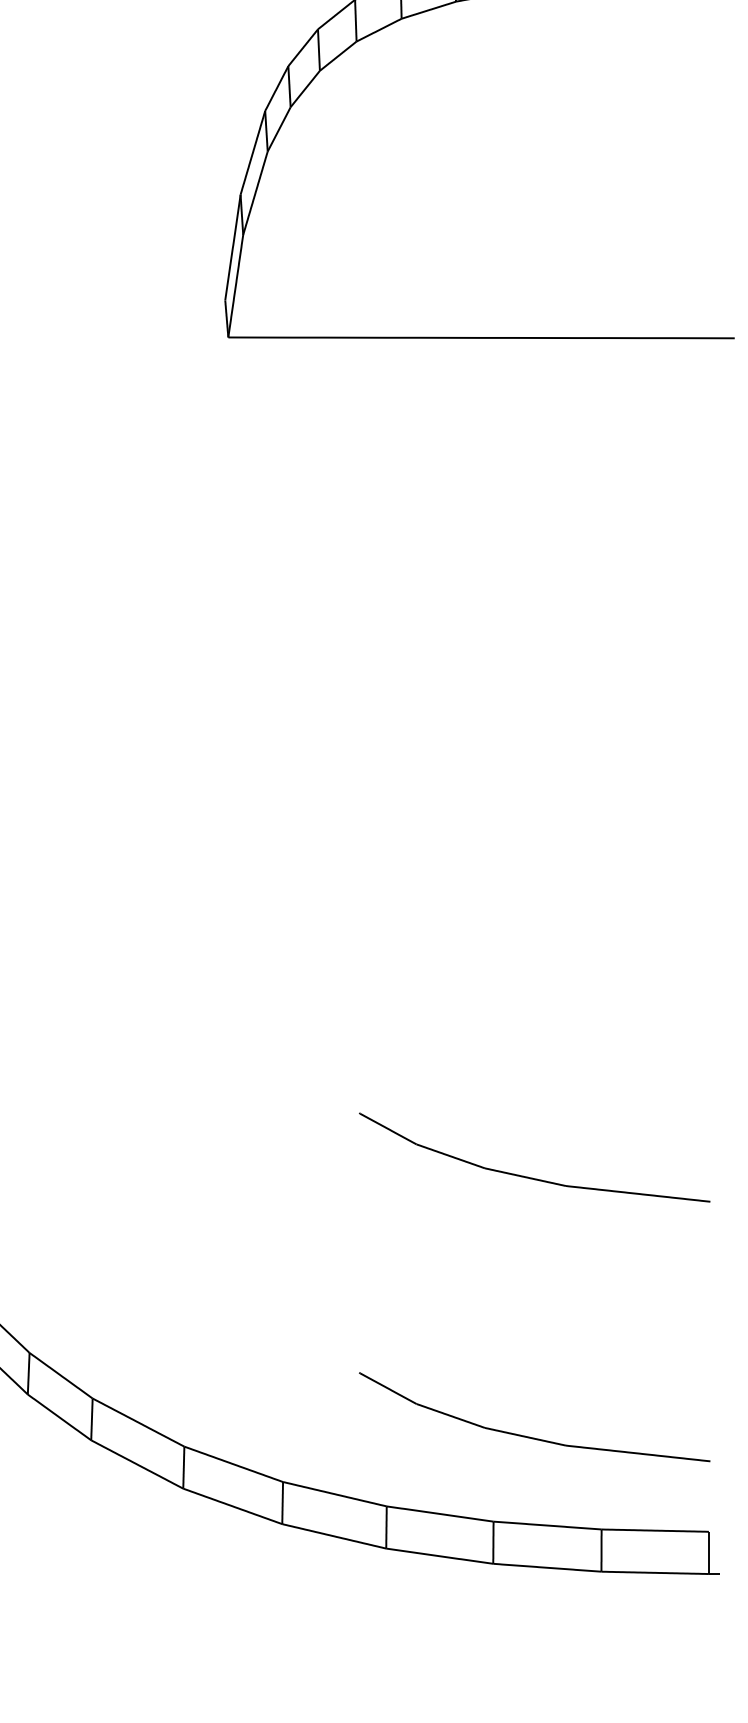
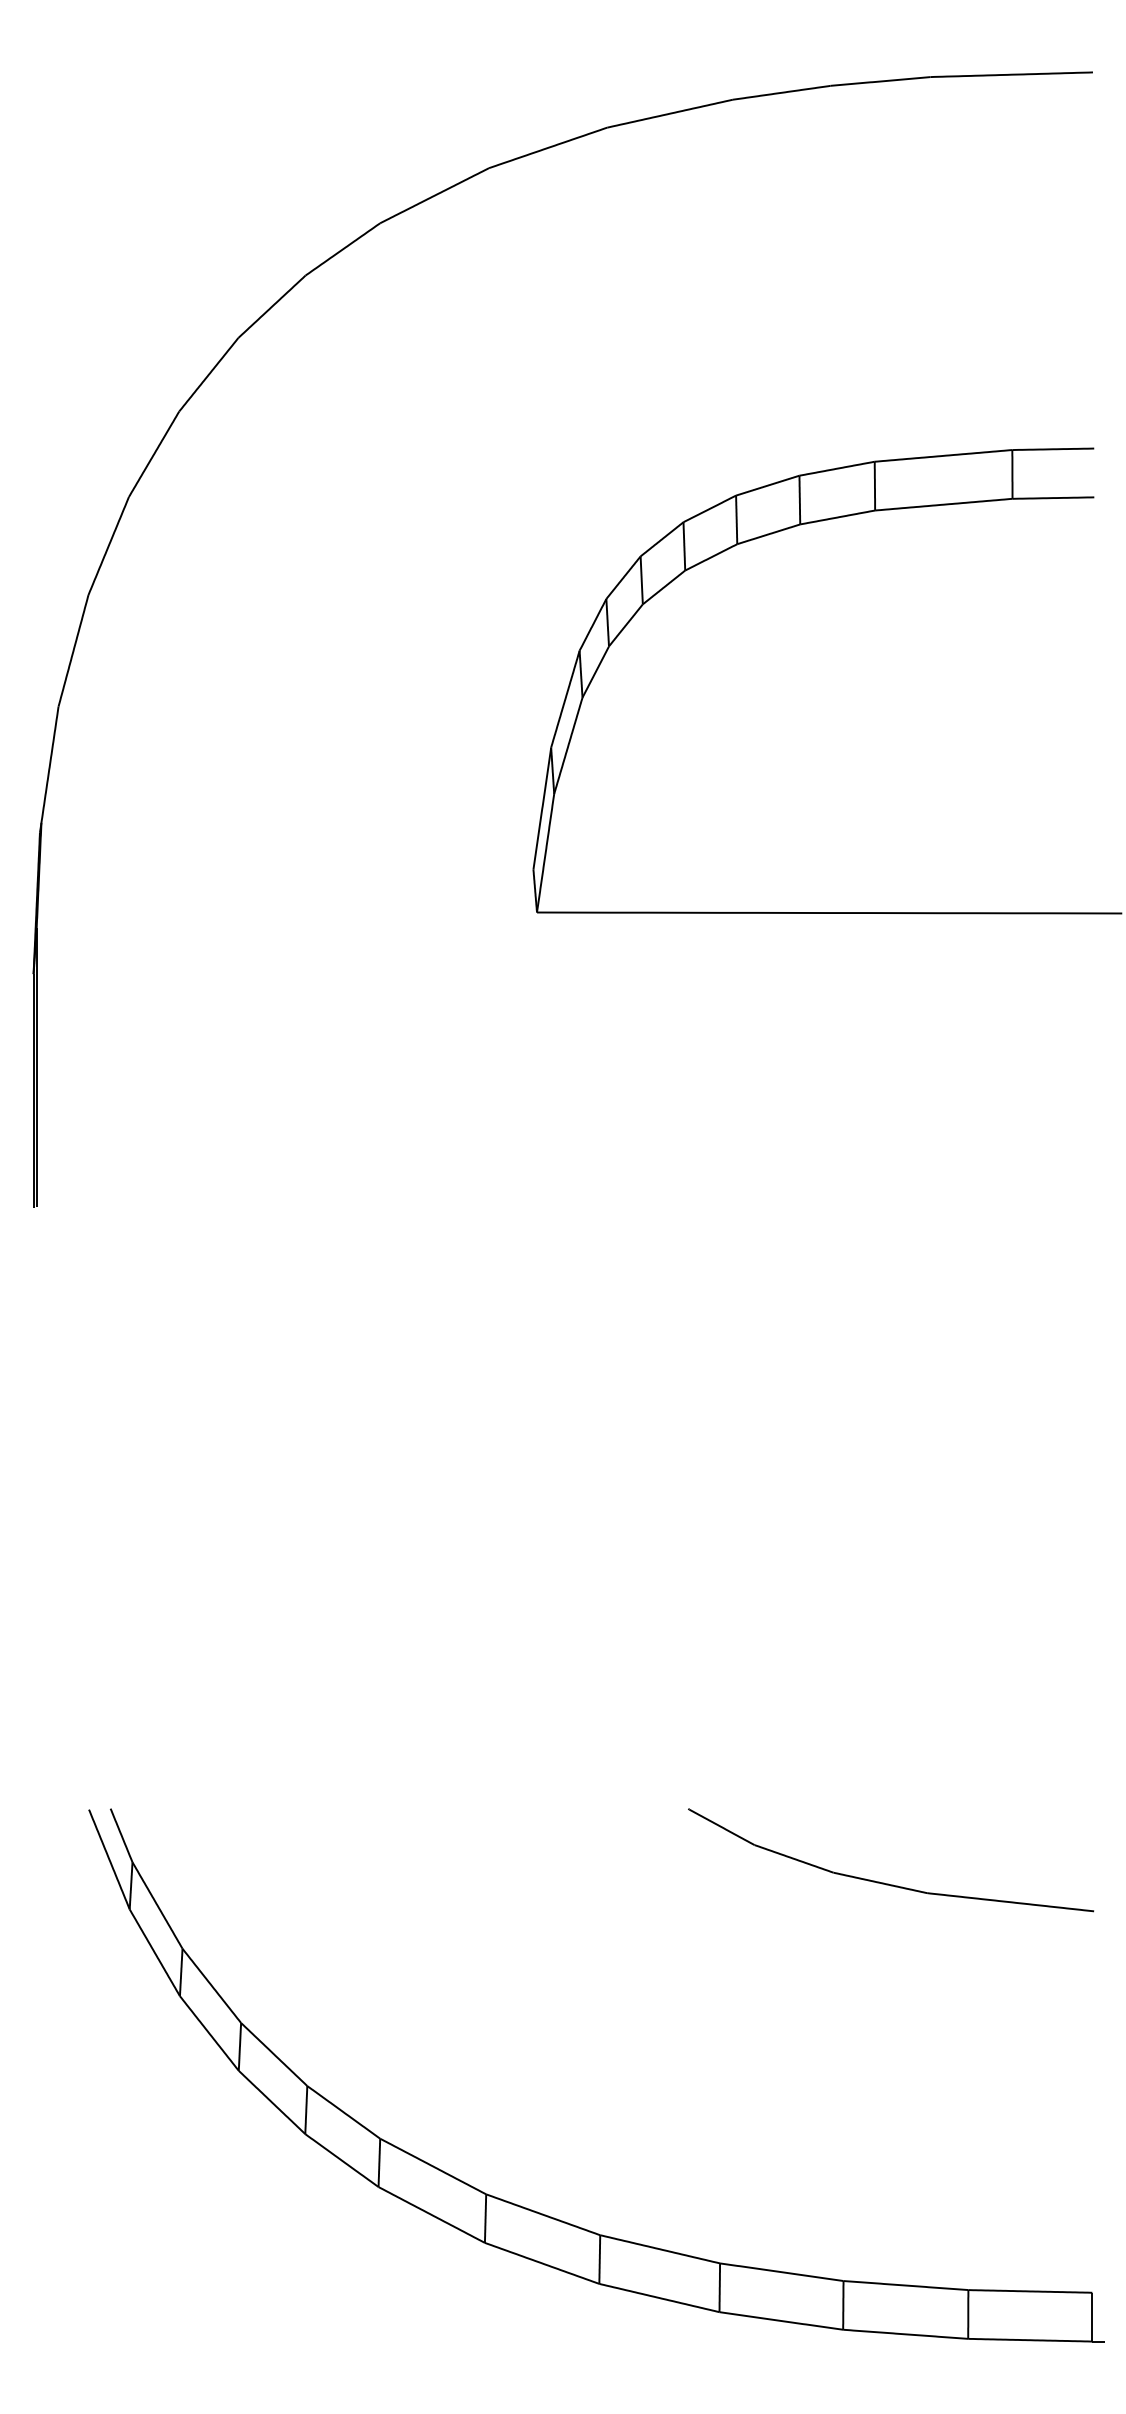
part: (529, 1436) -> (884, 2182), removed

